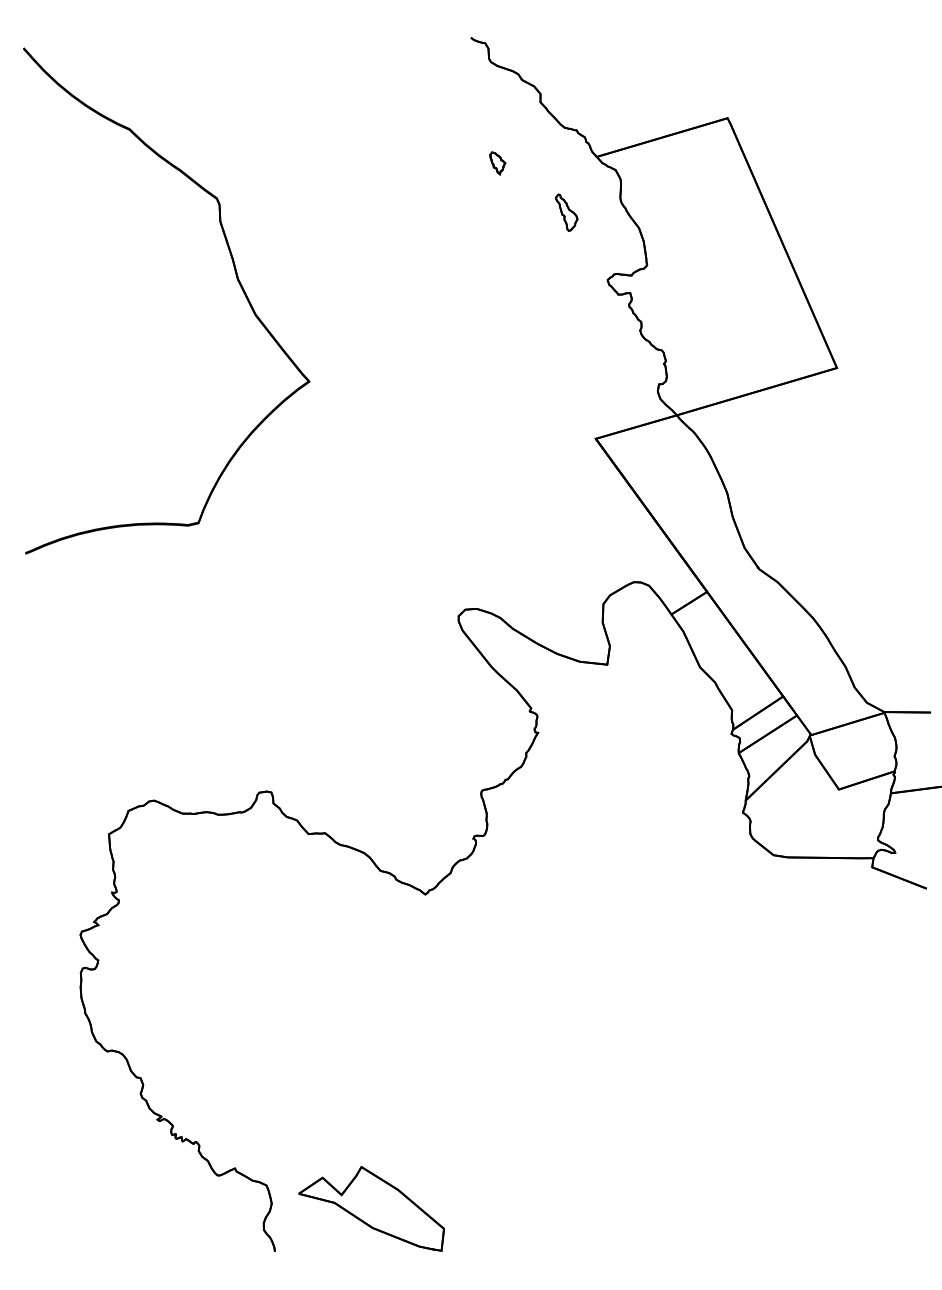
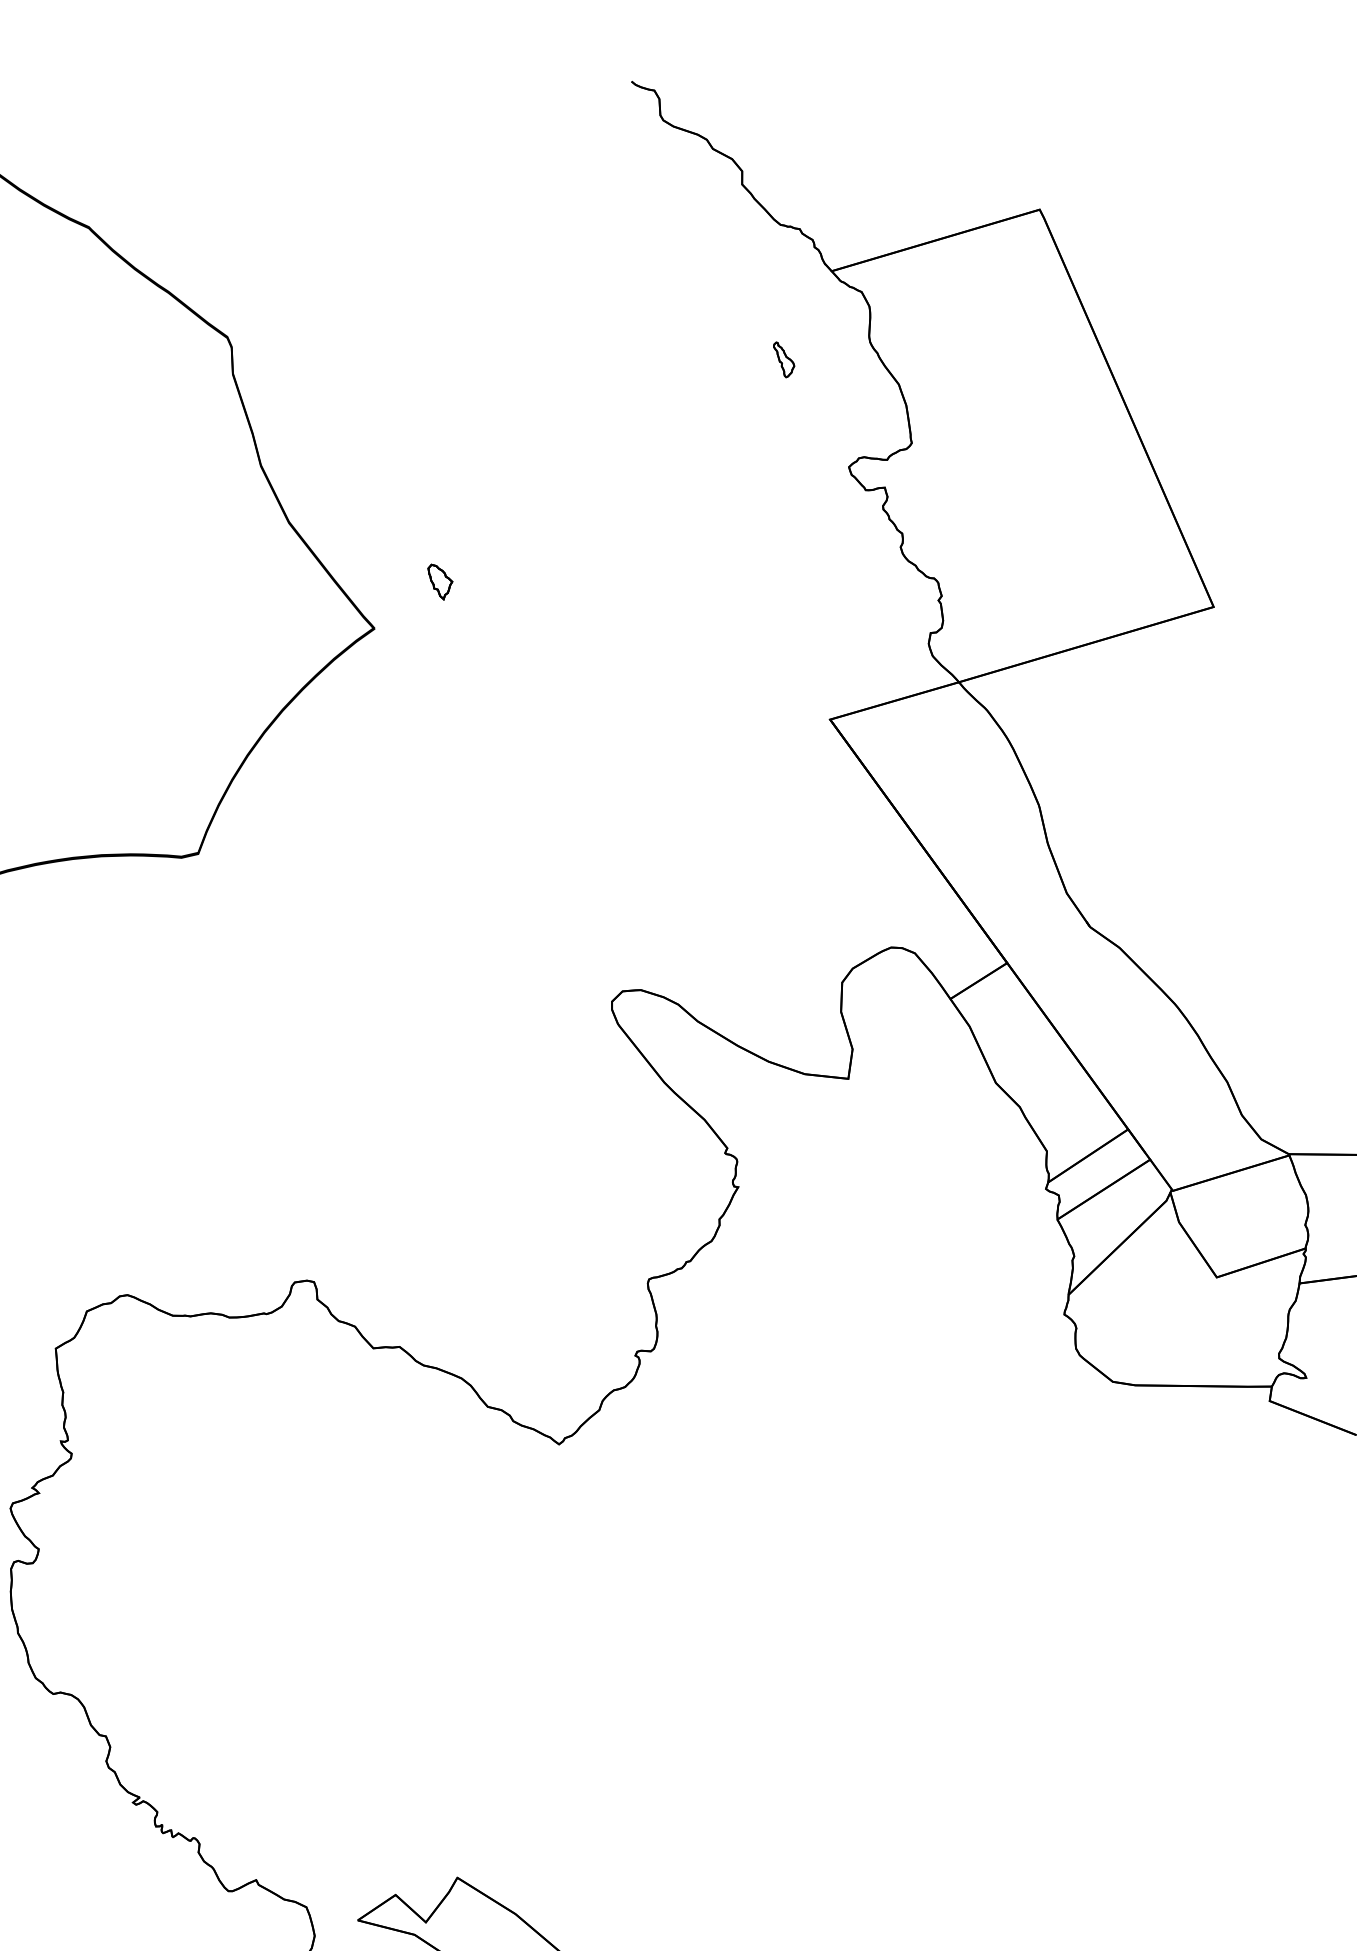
part: (497, 163) -> (439, 582), moved
part: (566, 212) -> (783, 359), size x0.6

